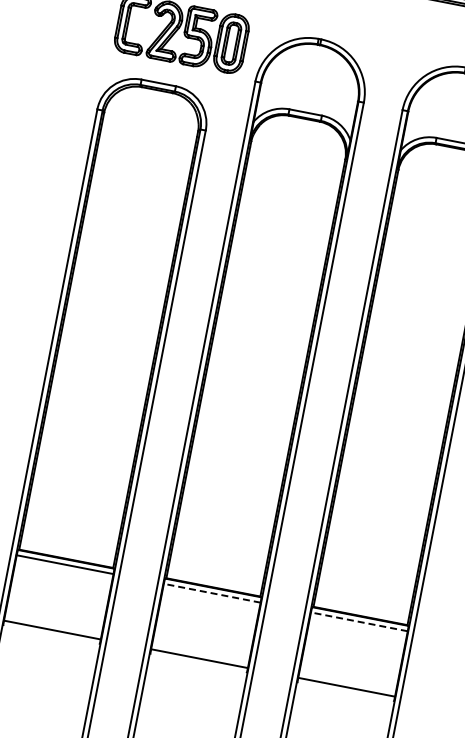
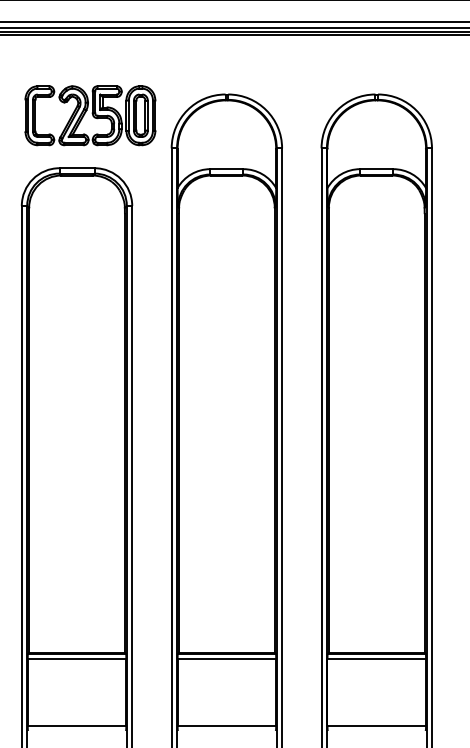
line: (211, 592) -> (226, 658), dashed -> solid
line: (359, 621) -> (376, 658), dashed -> solid

